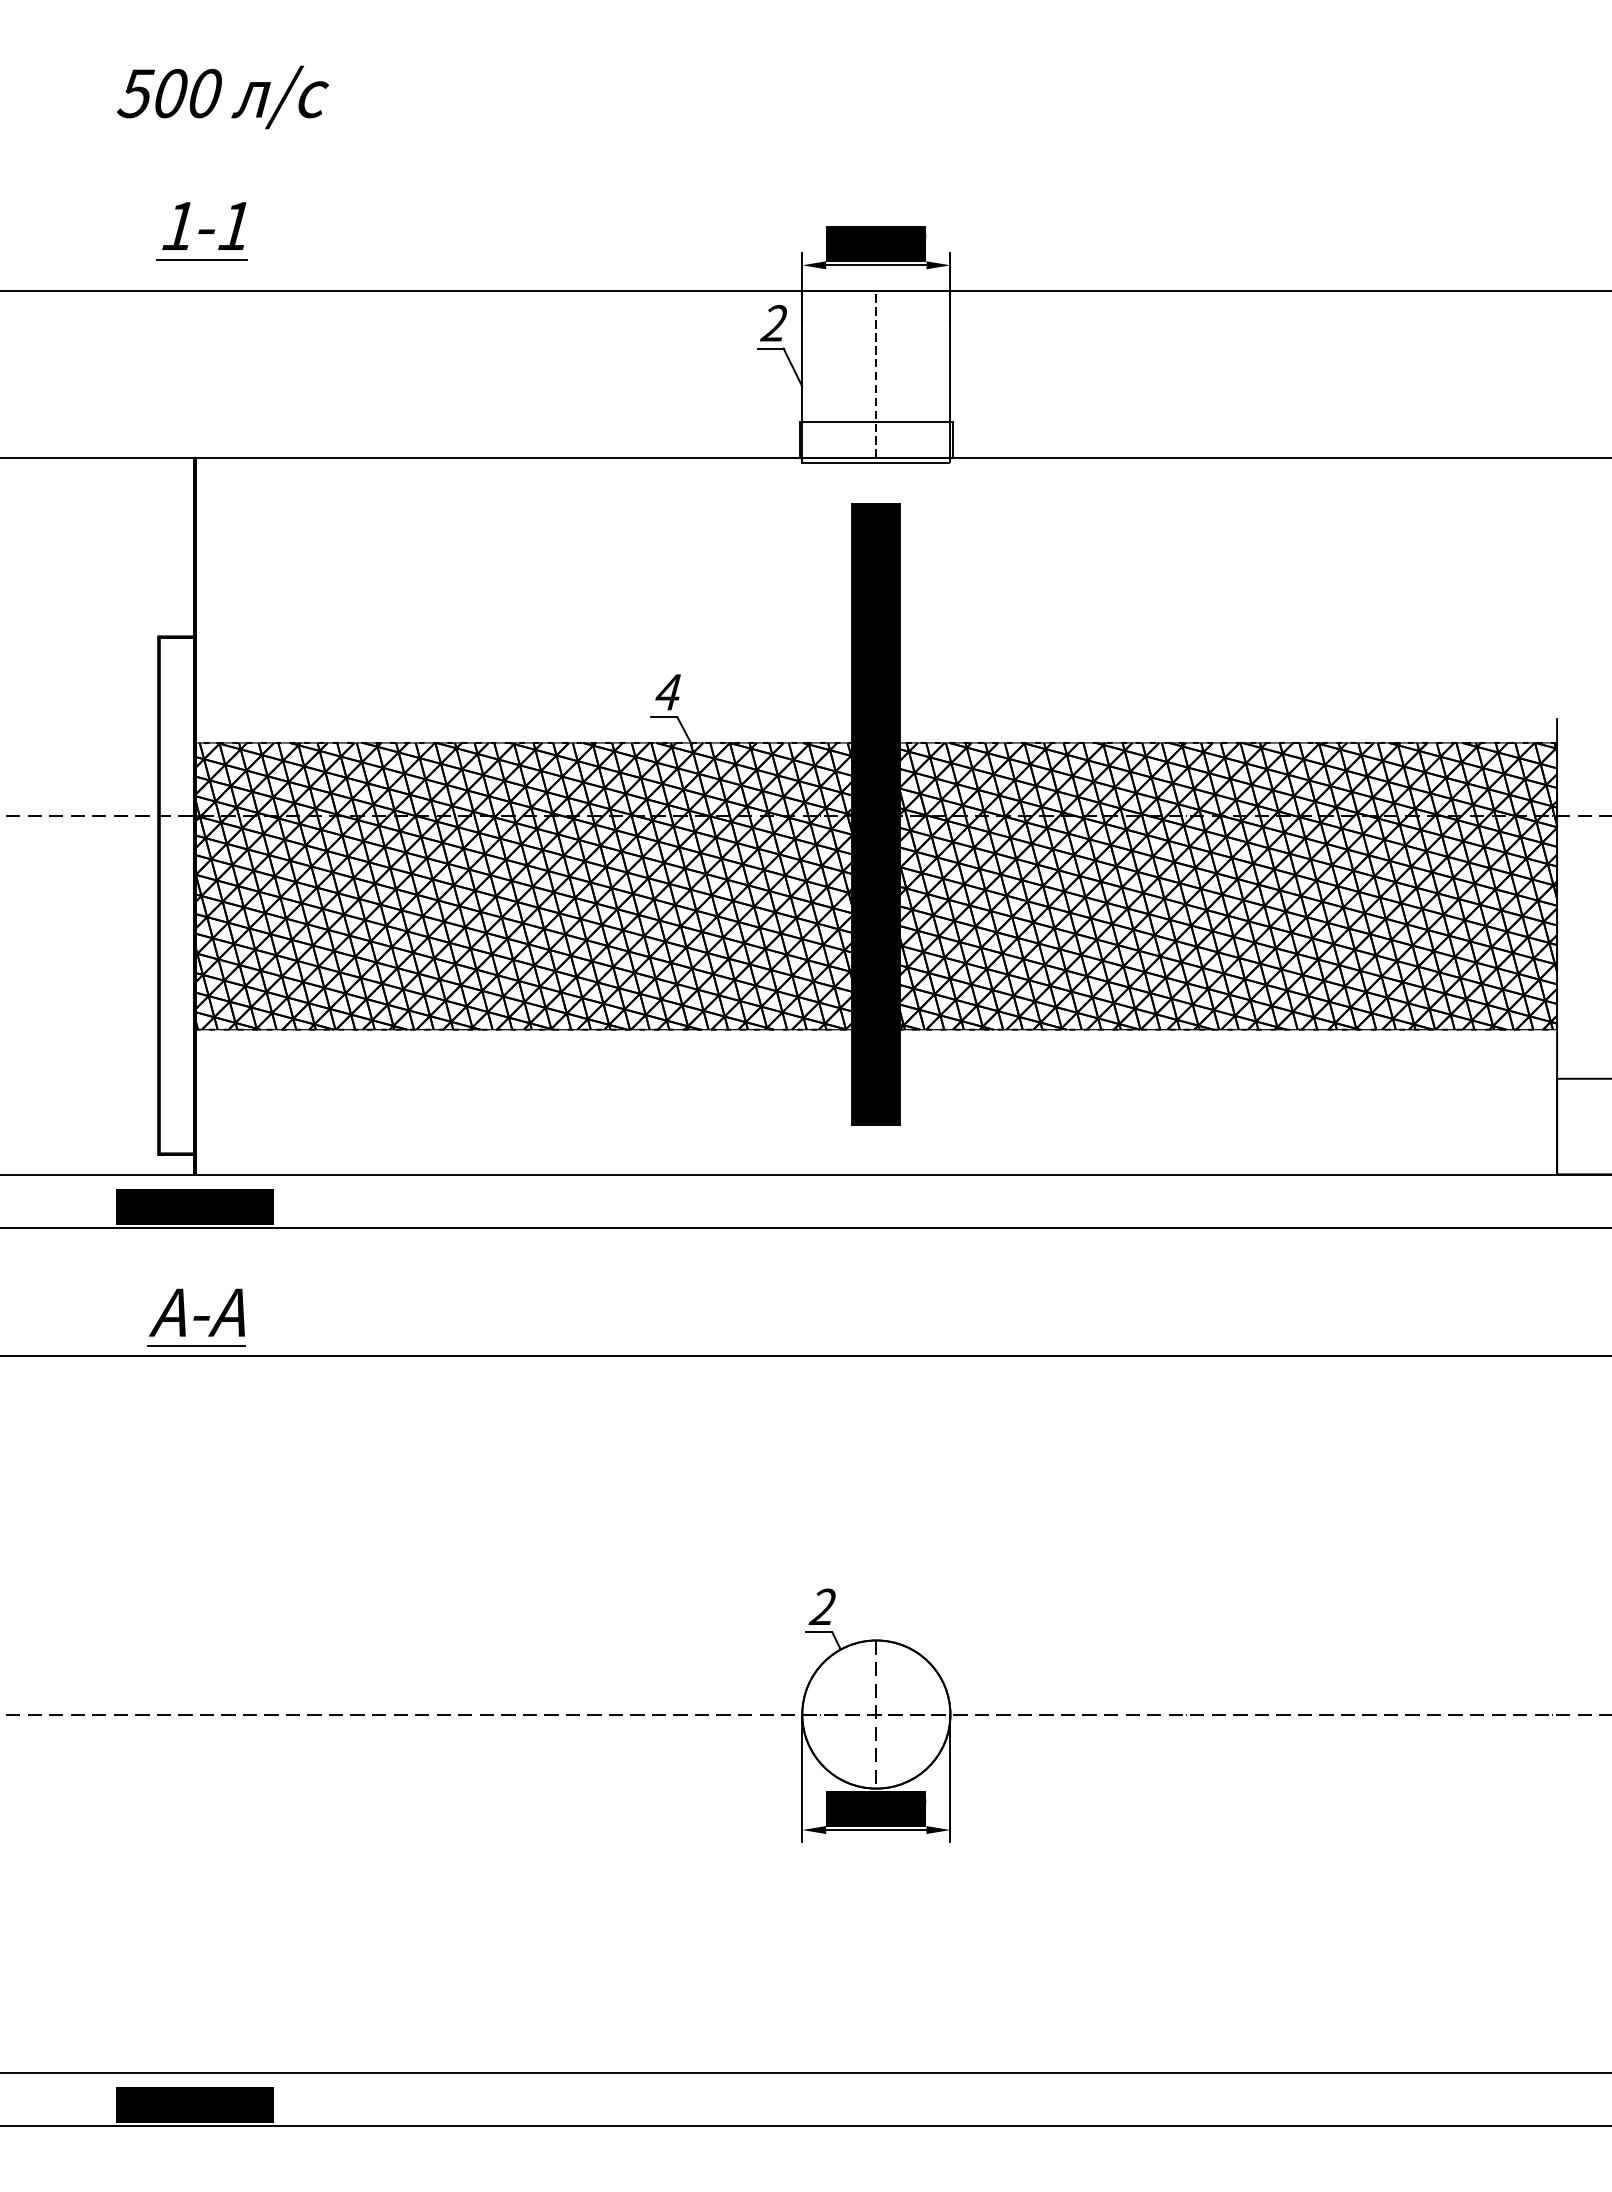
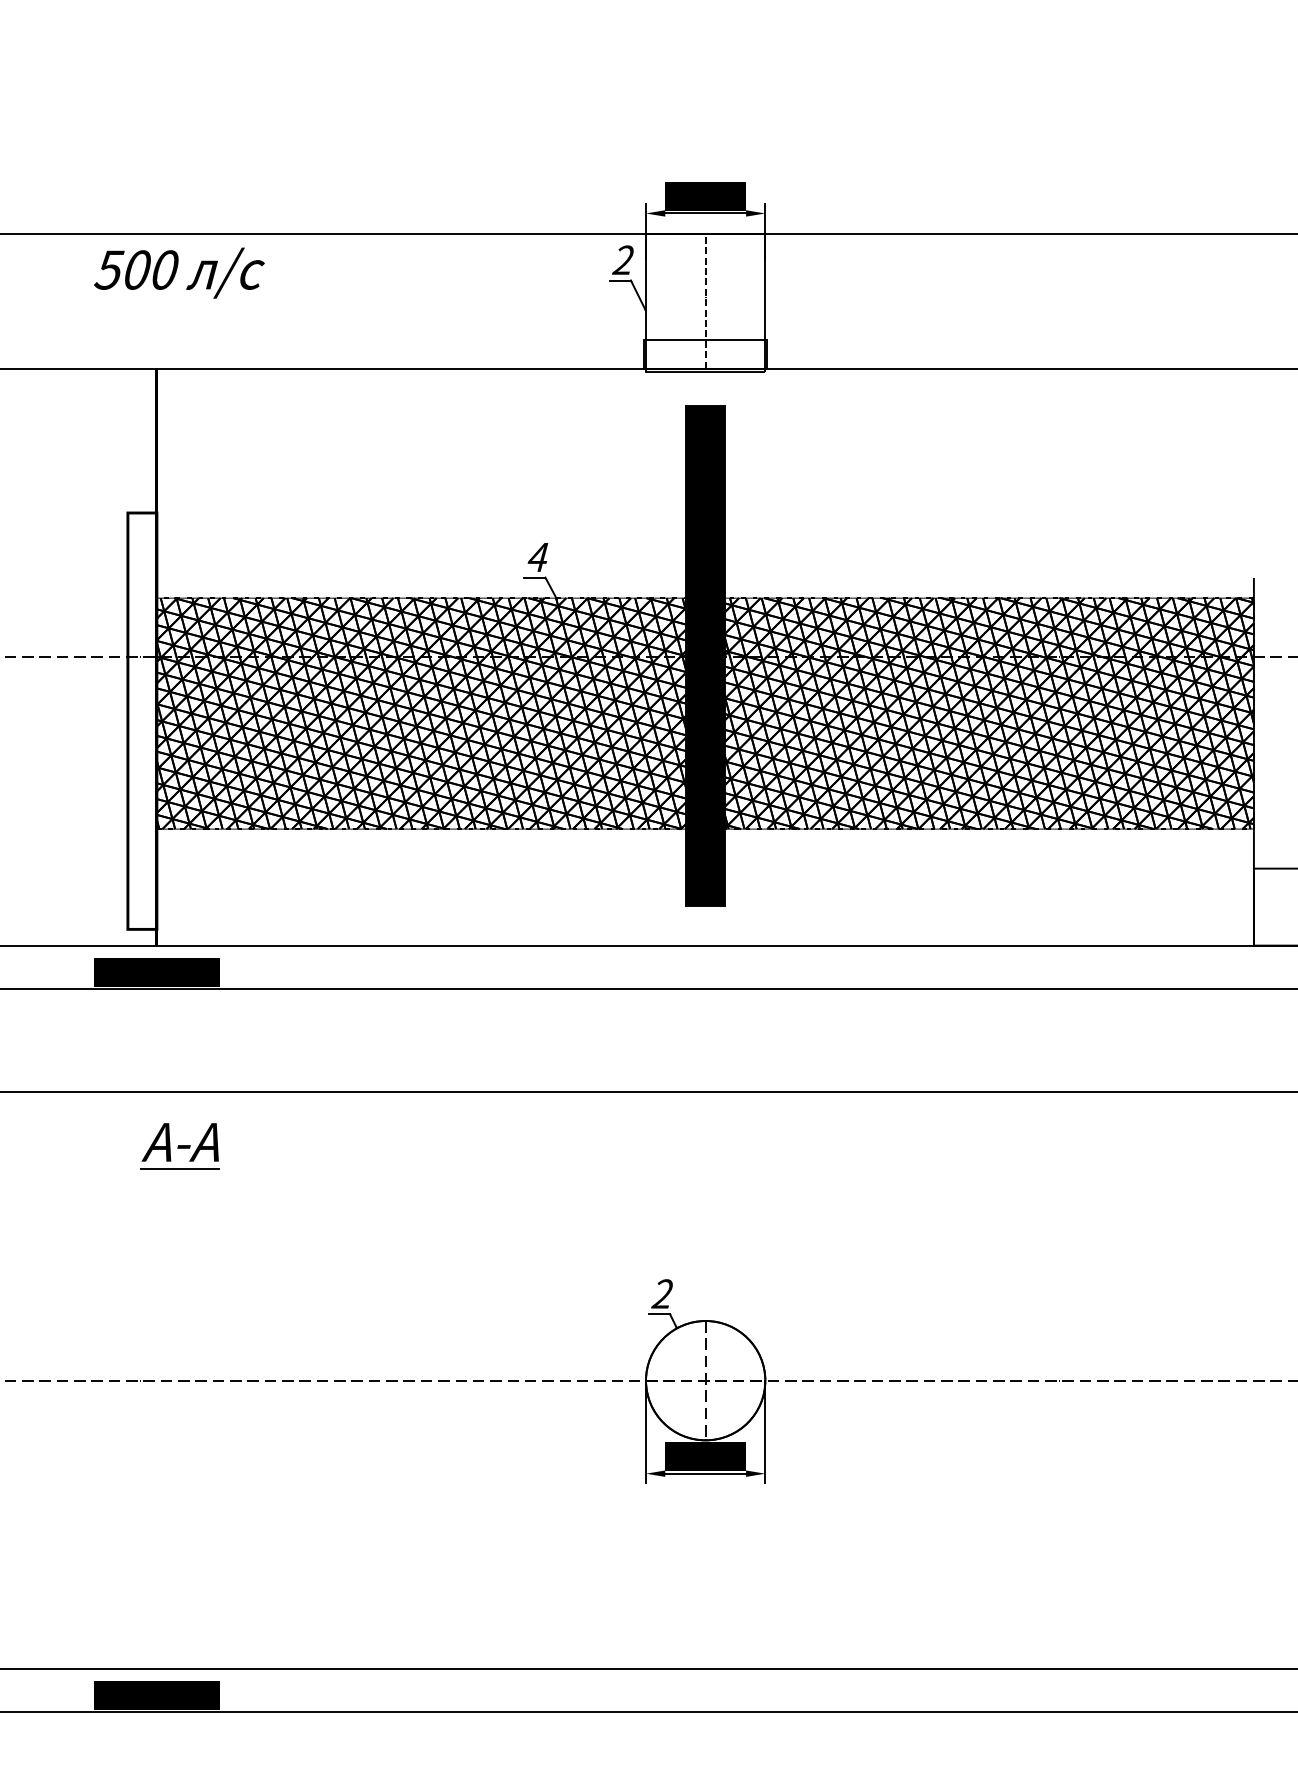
text: (222, 97) -> (179, 273), moved
part: (201, 231) -> (162, 186), removed
part: (196, 1317) -> (179, 1146), moved

